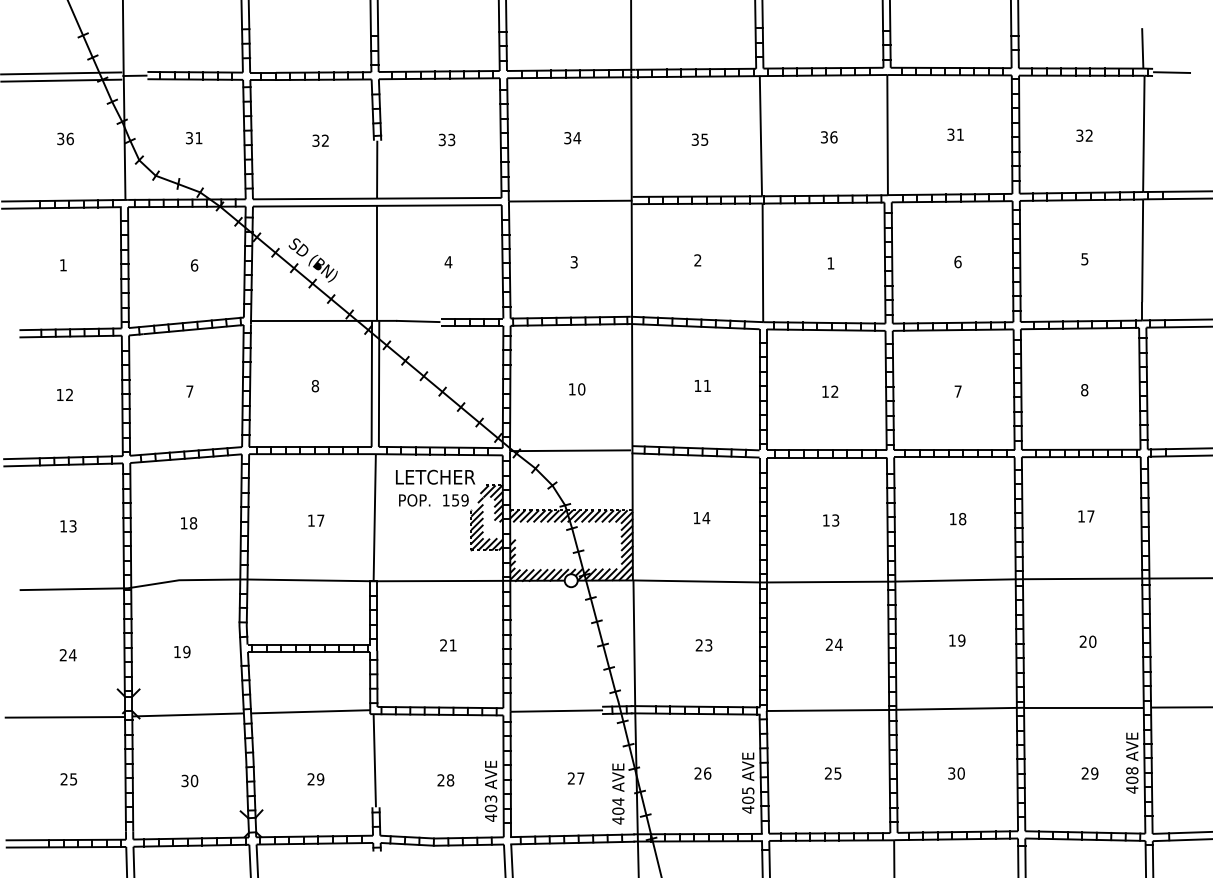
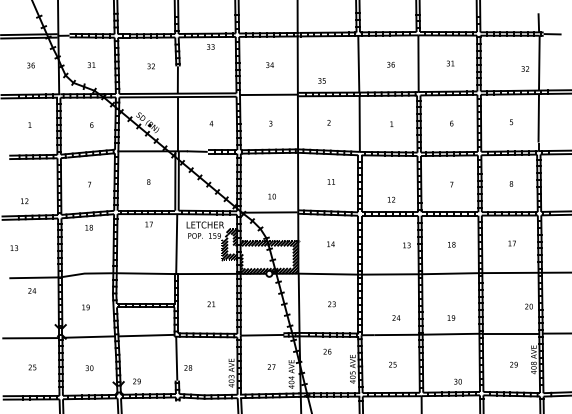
text: (1084, 134) -> (525, 68), moved
text: (446, 138) -> (210, 46), moved
text: (698, 138) -> (321, 80), moved
text: (575, 389) -> (271, 196), moved
text: (830, 391) -> (391, 199), moved
text: (64, 393) -> (24, 200), moved
text: (314, 520) -> (148, 224), moved
text: (830, 520) -> (406, 245), moved
text: (187, 522) -> (88, 227), moved
text: (68, 524) -> (14, 247), moved
text: (957, 639) -> (451, 317), moved
text: (1086, 641) -> (528, 306), moved
text: (834, 643) -> (396, 317), moved
text: (68, 654) -> (32, 290), moved
text: (703, 773) -> (327, 351), moved
text: (955, 773) -> (457, 381), moved
text: (314, 779) -> (136, 381), moved
text: (446, 779) -> (188, 367), moved

